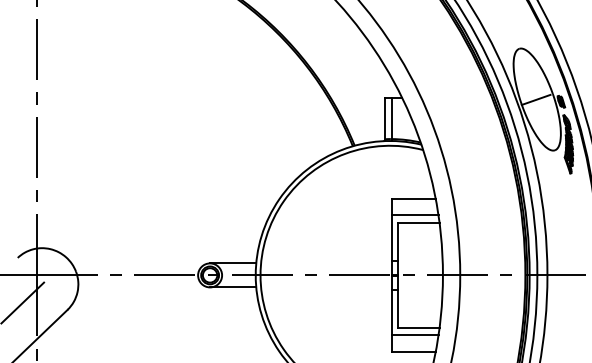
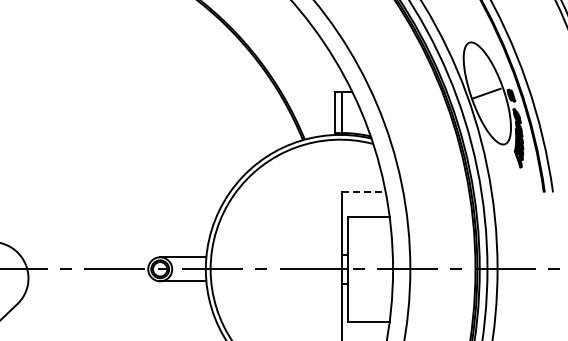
line: (413, 198) -> (363, 192), solid -> dashed
line: (415, 215) -> (365, 209), removed
line: (415, 335) -> (365, 329), removed

